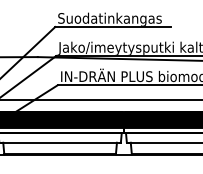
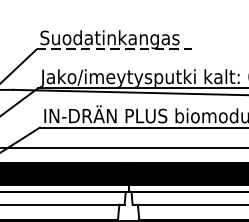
line: (113, 27) -> (114, 50), solid -> dashed

